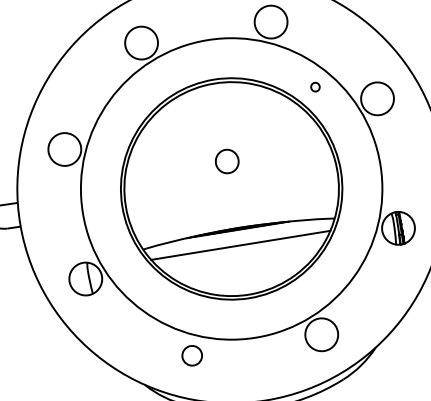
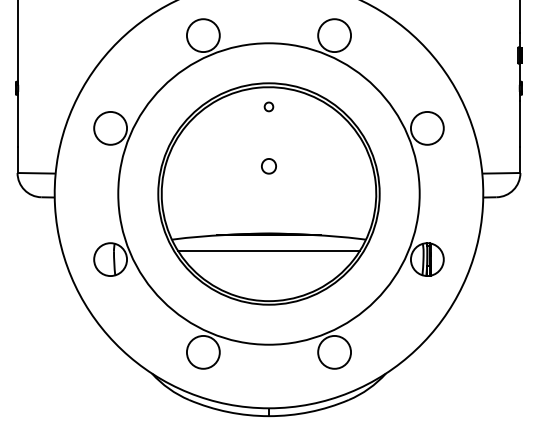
part: (314, 86) -> (268, 106), moved
part: (226, 161) -> (268, 166), size x0.62
circle: (191, 355) -> (202, 351), size x1.67

